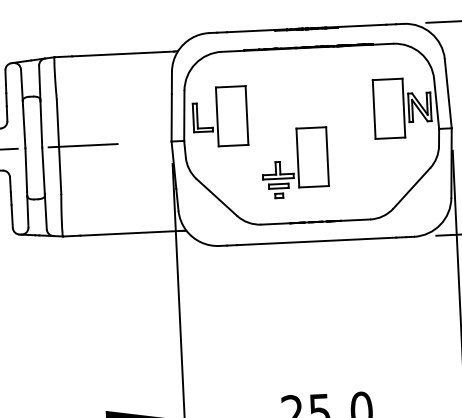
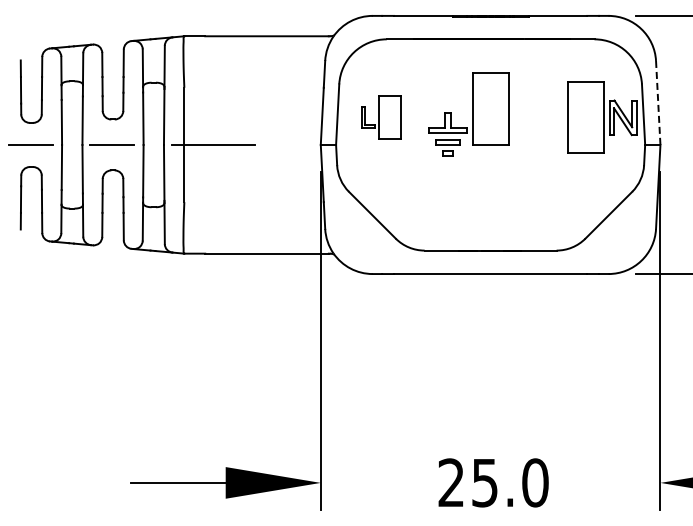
line: (448, 94) -> (658, 103), solid -> dashed
part: (220, 116) -> (381, 117), size x0.6
part: (294, 162) -> (468, 114), moved

